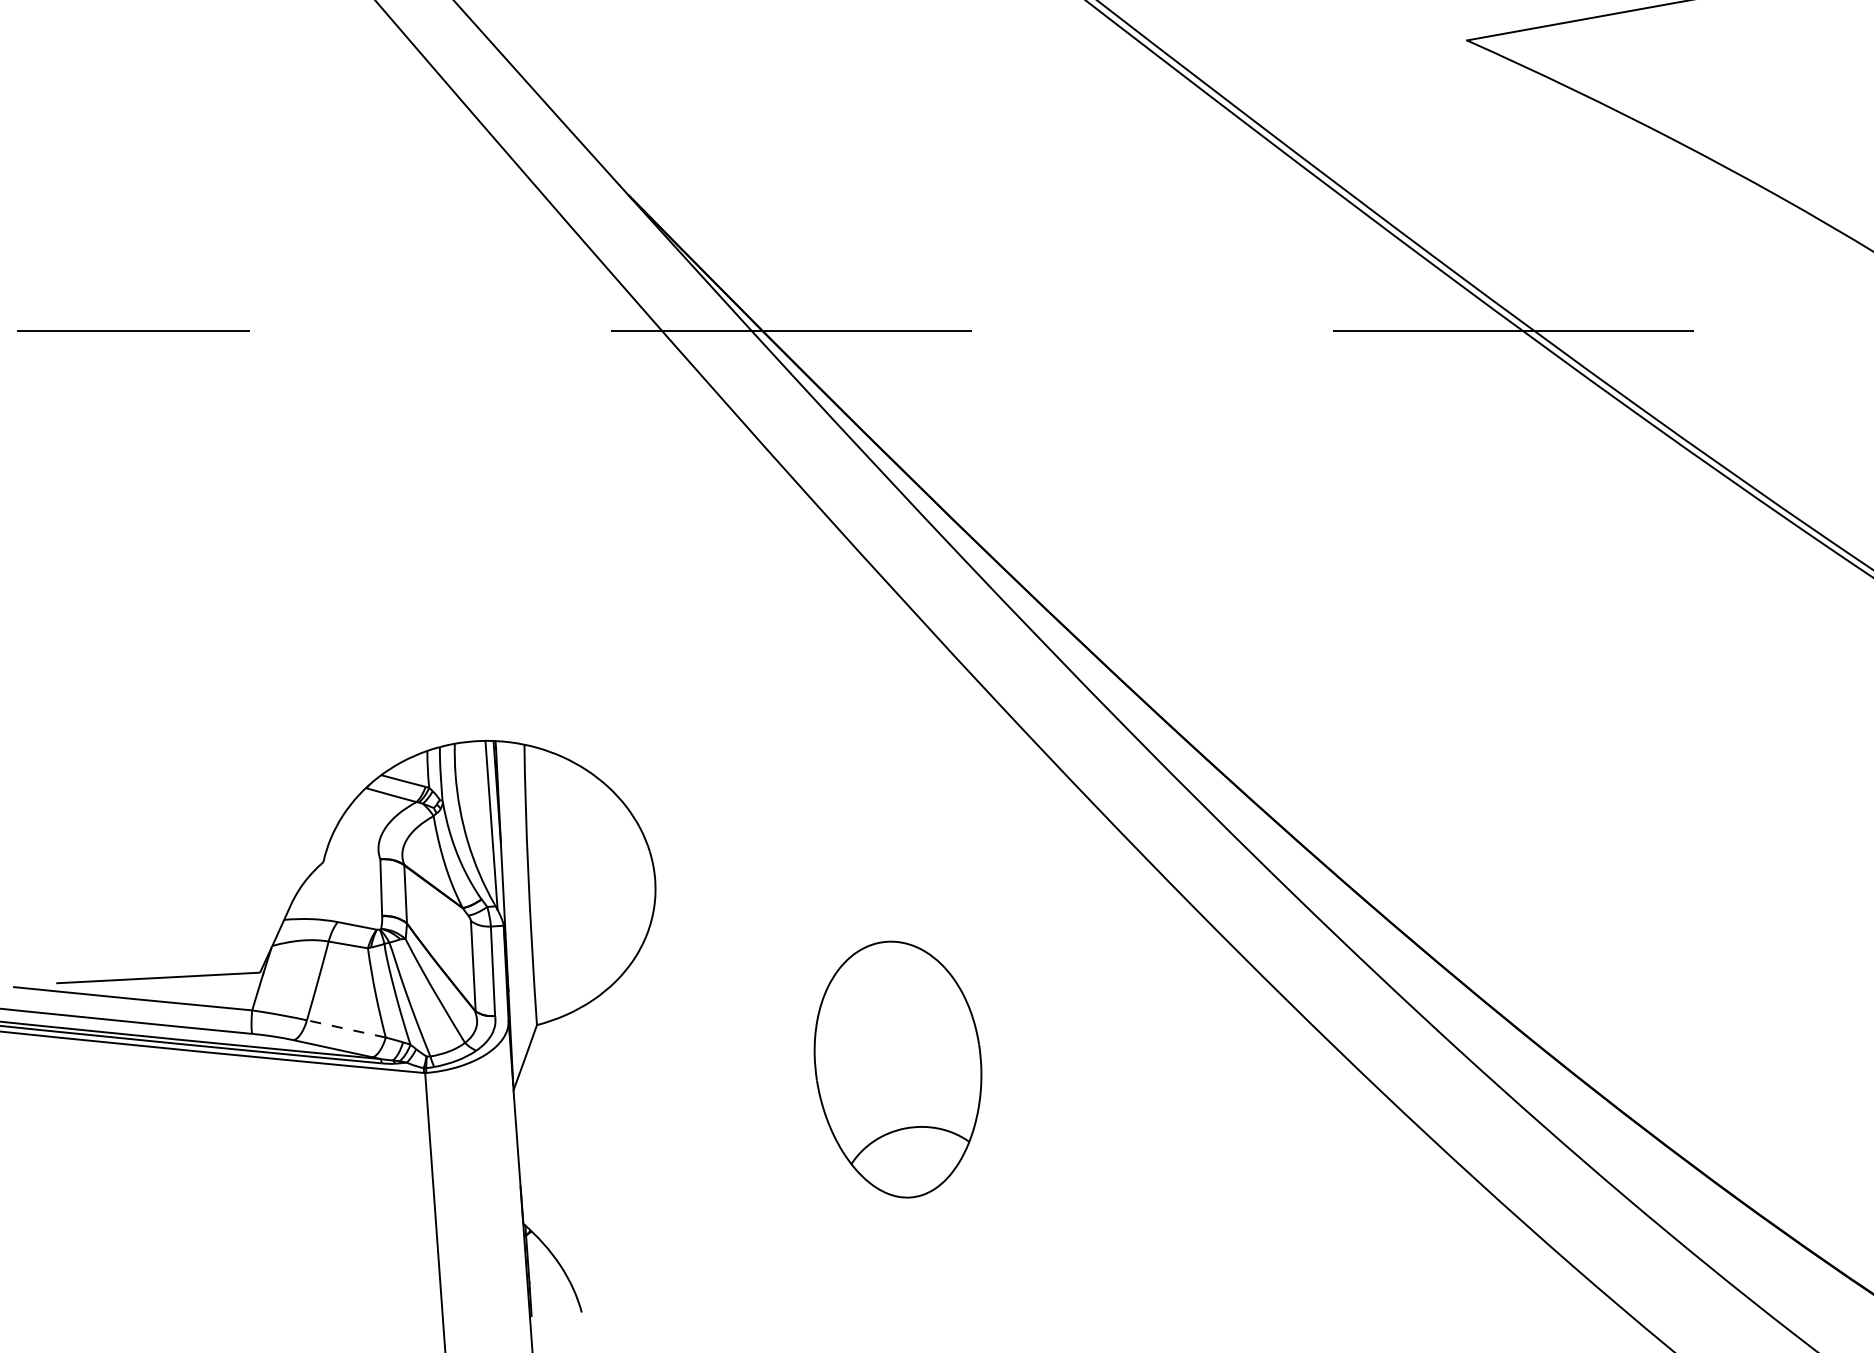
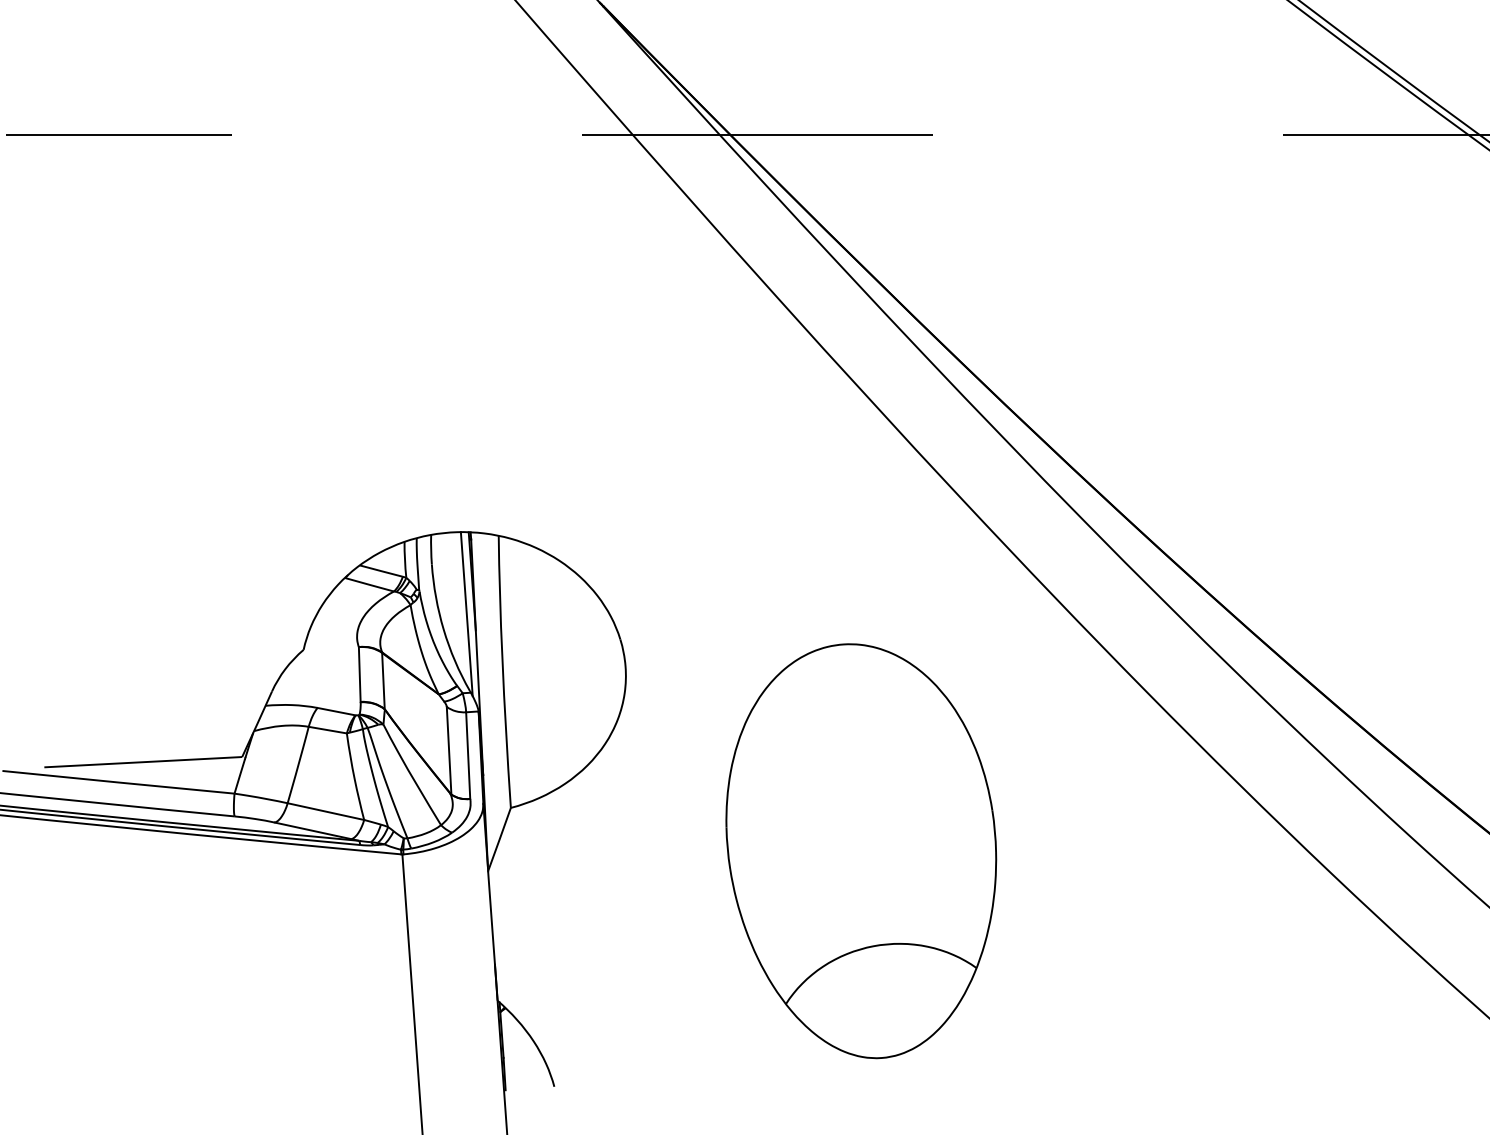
line: (345, 1028) -> (325, 811), dashed -> solid
part: (897, 1069) -> (860, 850), size x1.67

